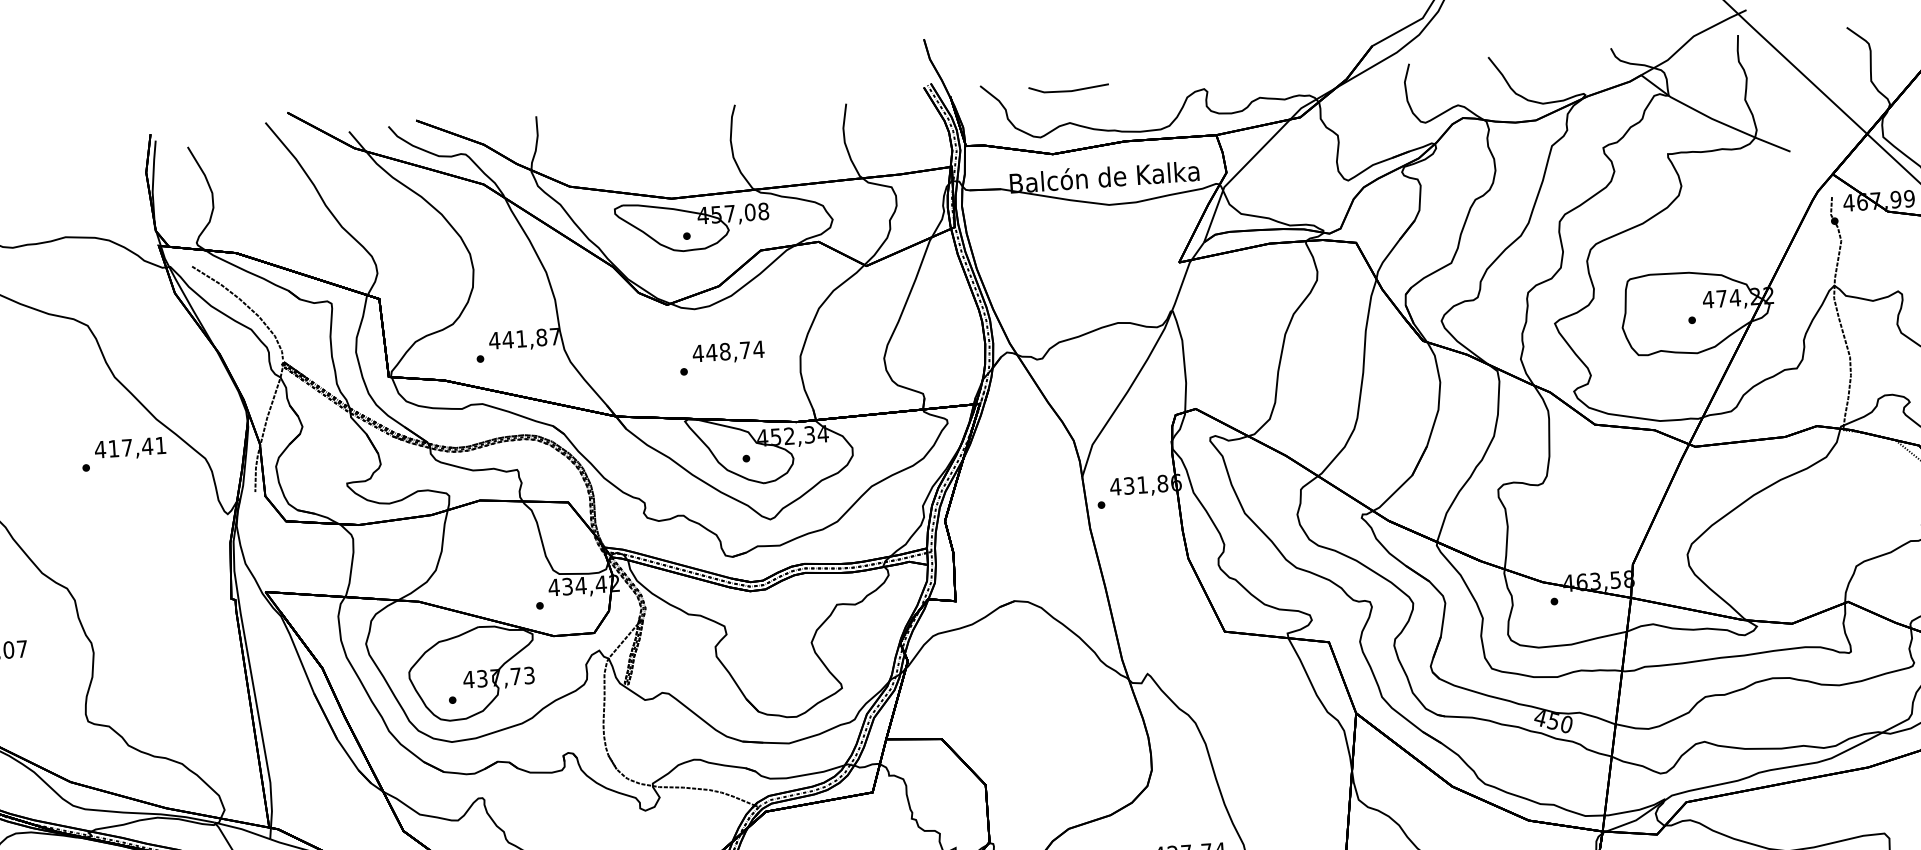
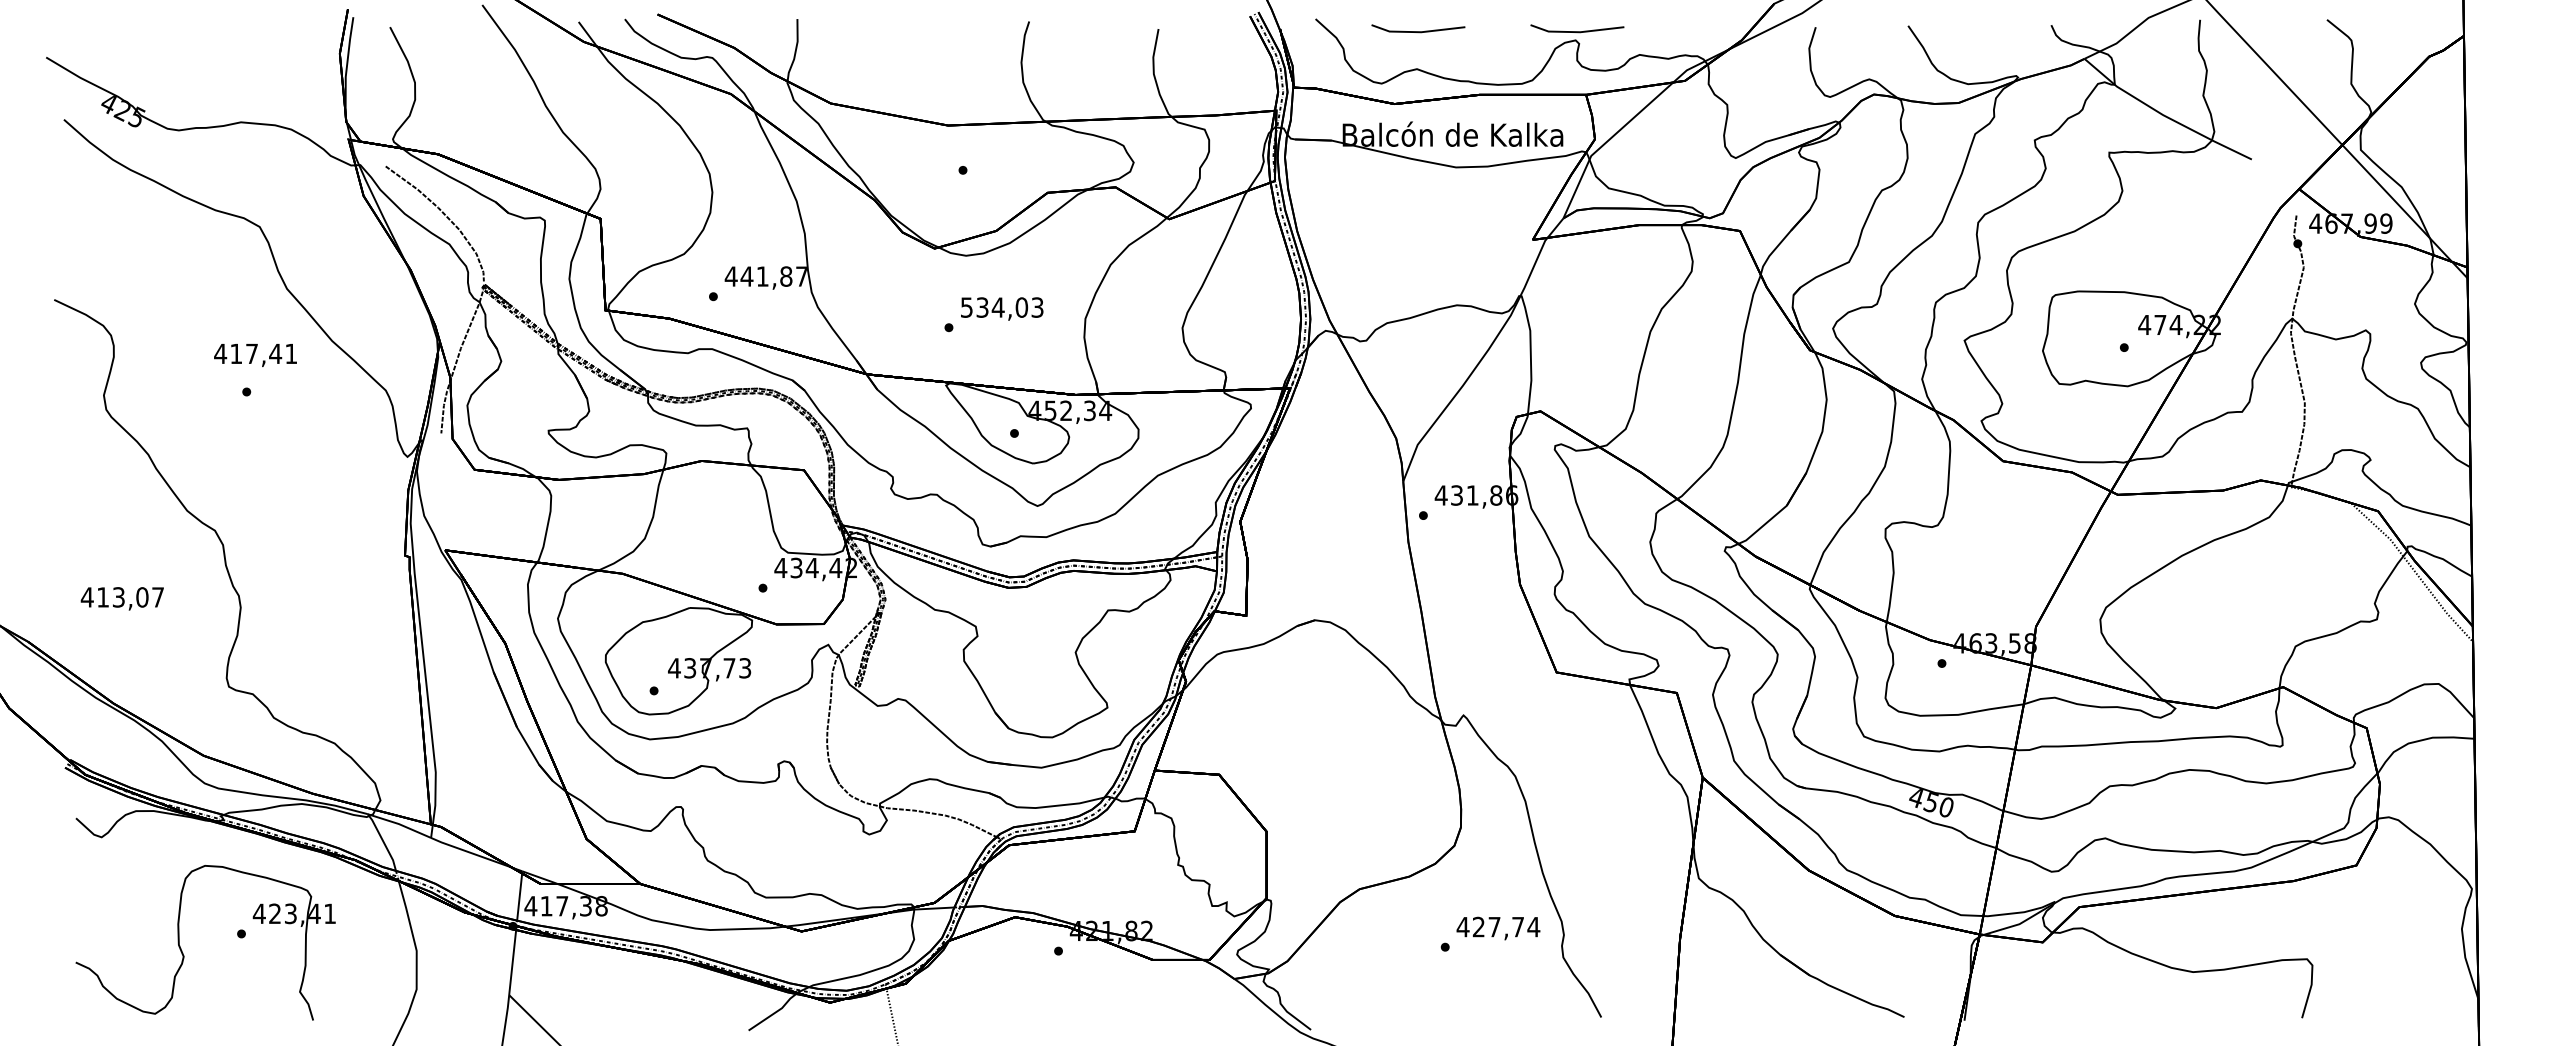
line: (1205, 81) -> (1577, 31), added
part: (692, 225) -> (970, 158), removed
text: (728, 351) -> (1002, 307), 448,74 -> 534,03
text: (130, 449) -> (255, 355), moved

